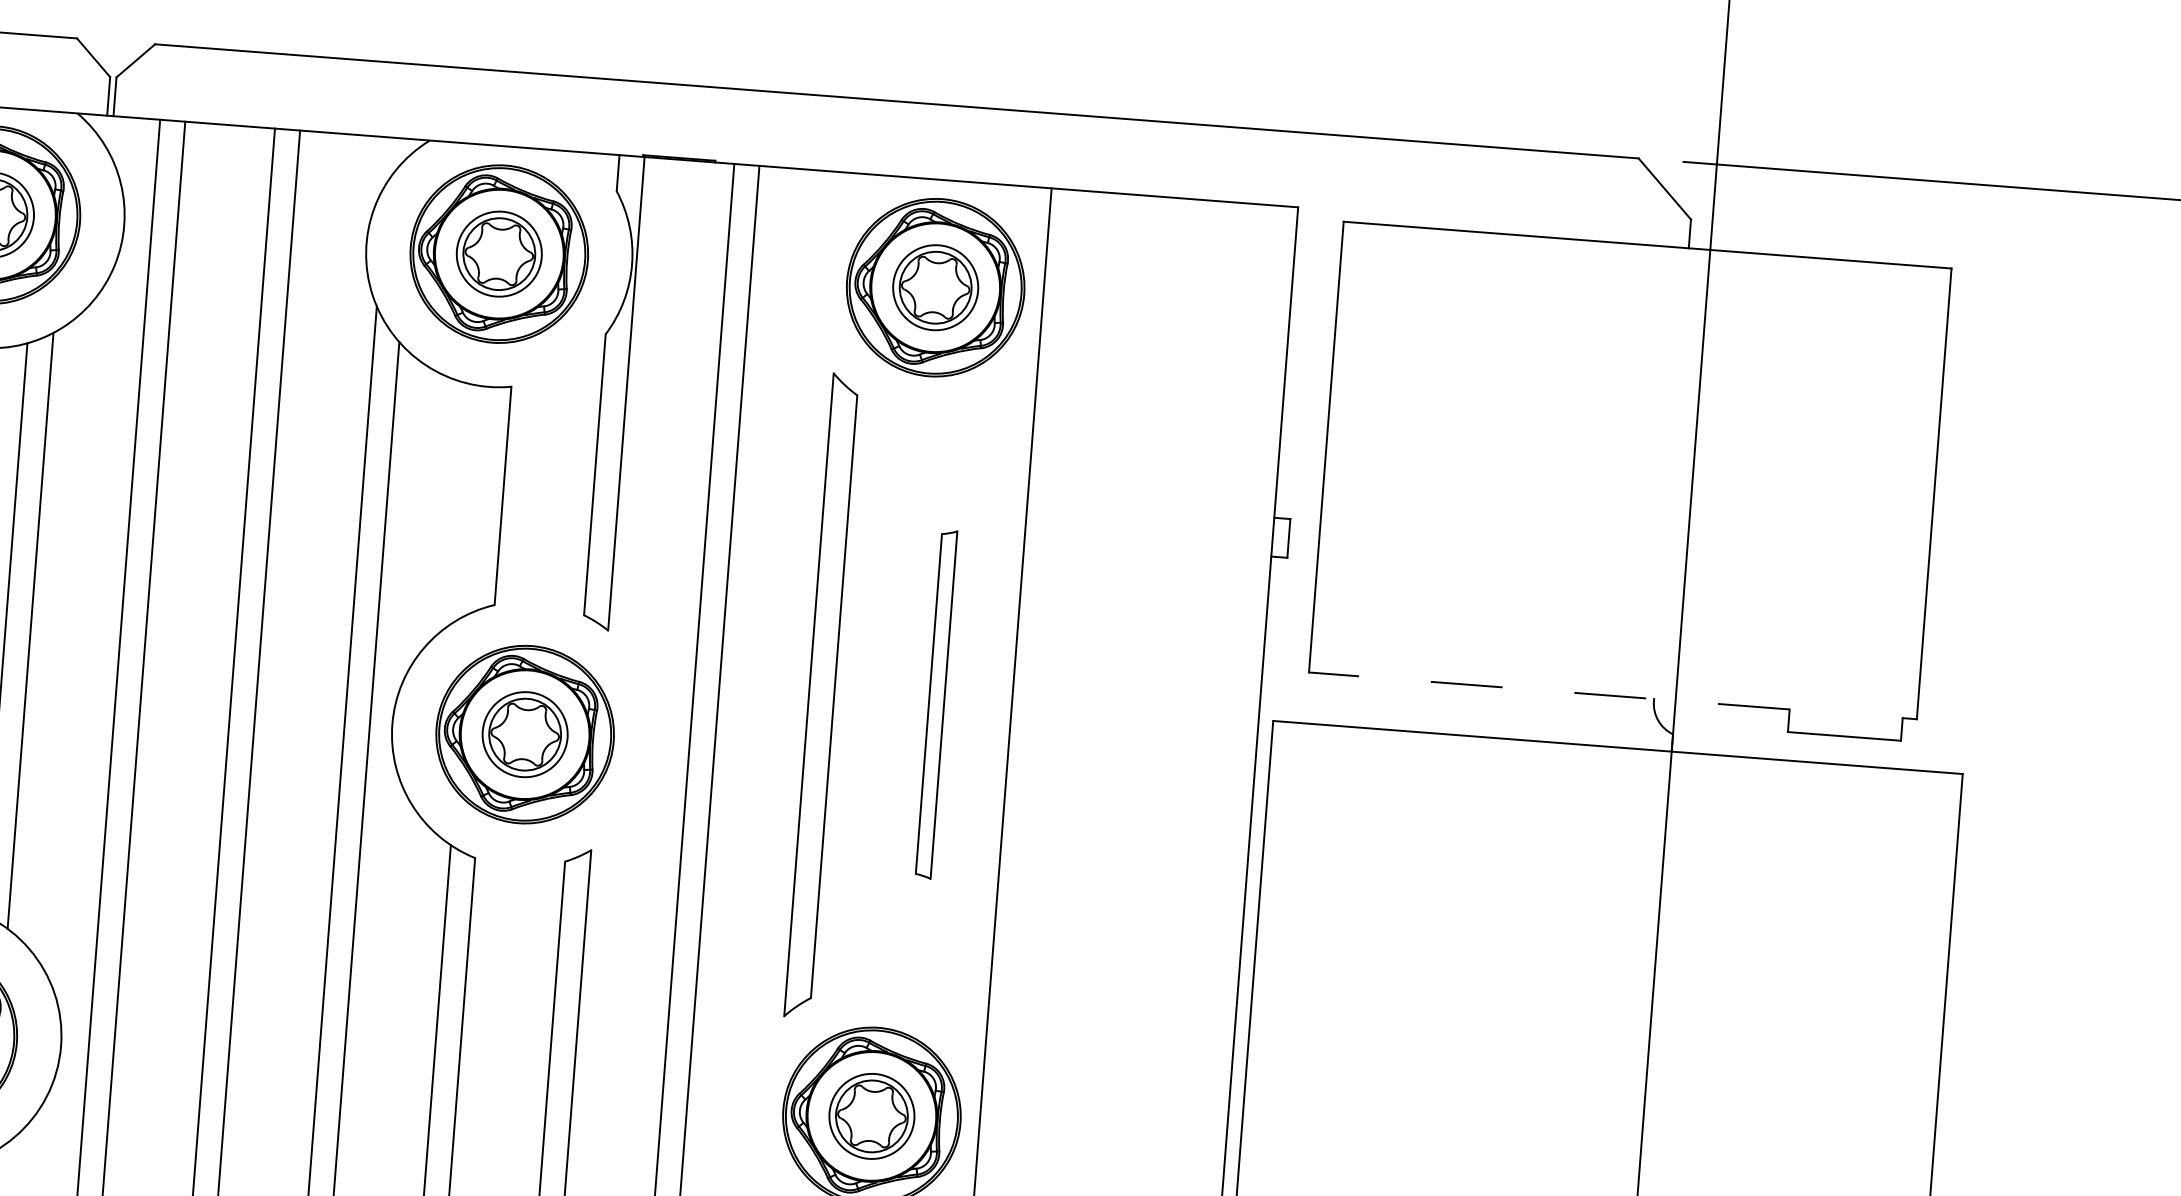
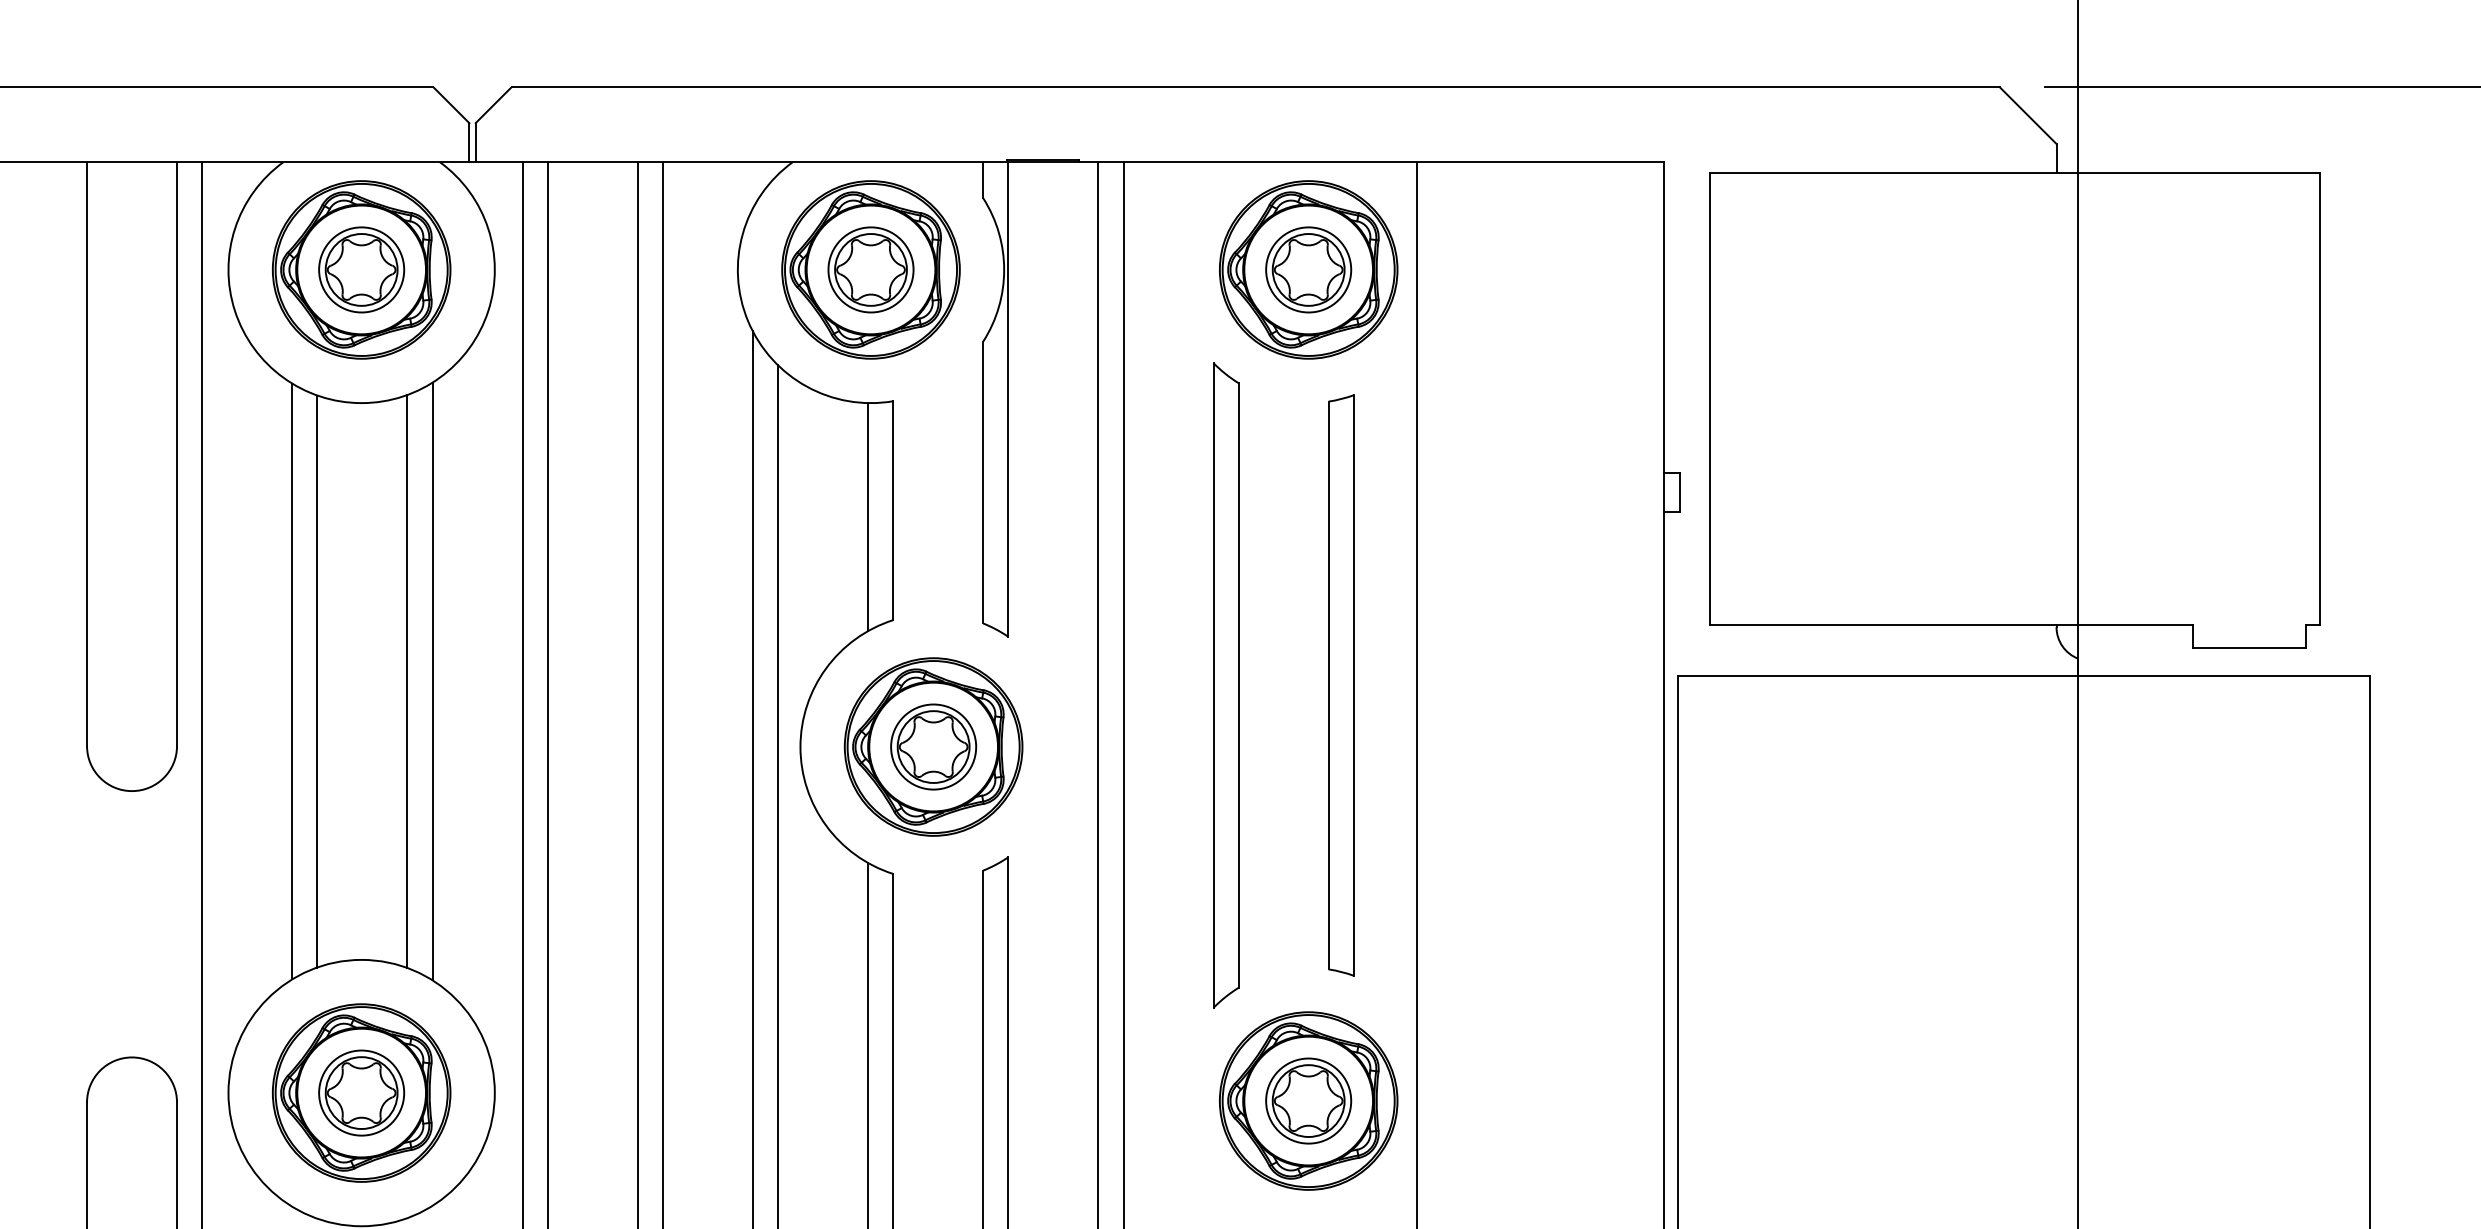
line: (477, 500) -> (868, 517), added
line: (1548, 690) -> (1950, 624), dashed -> solid
part: (936, 704) -> (1341, 685), size x1.67

